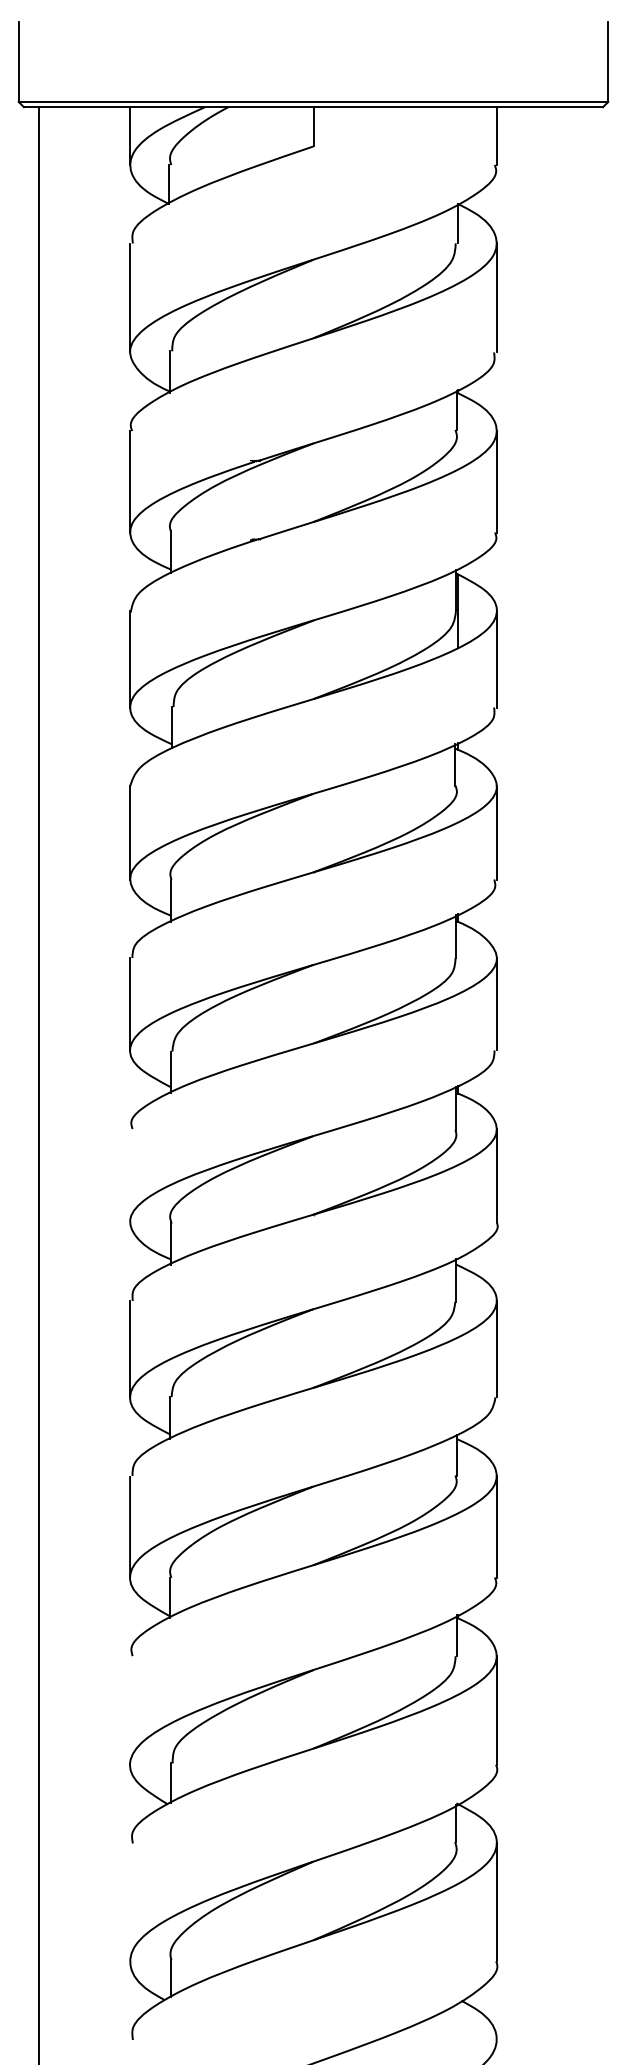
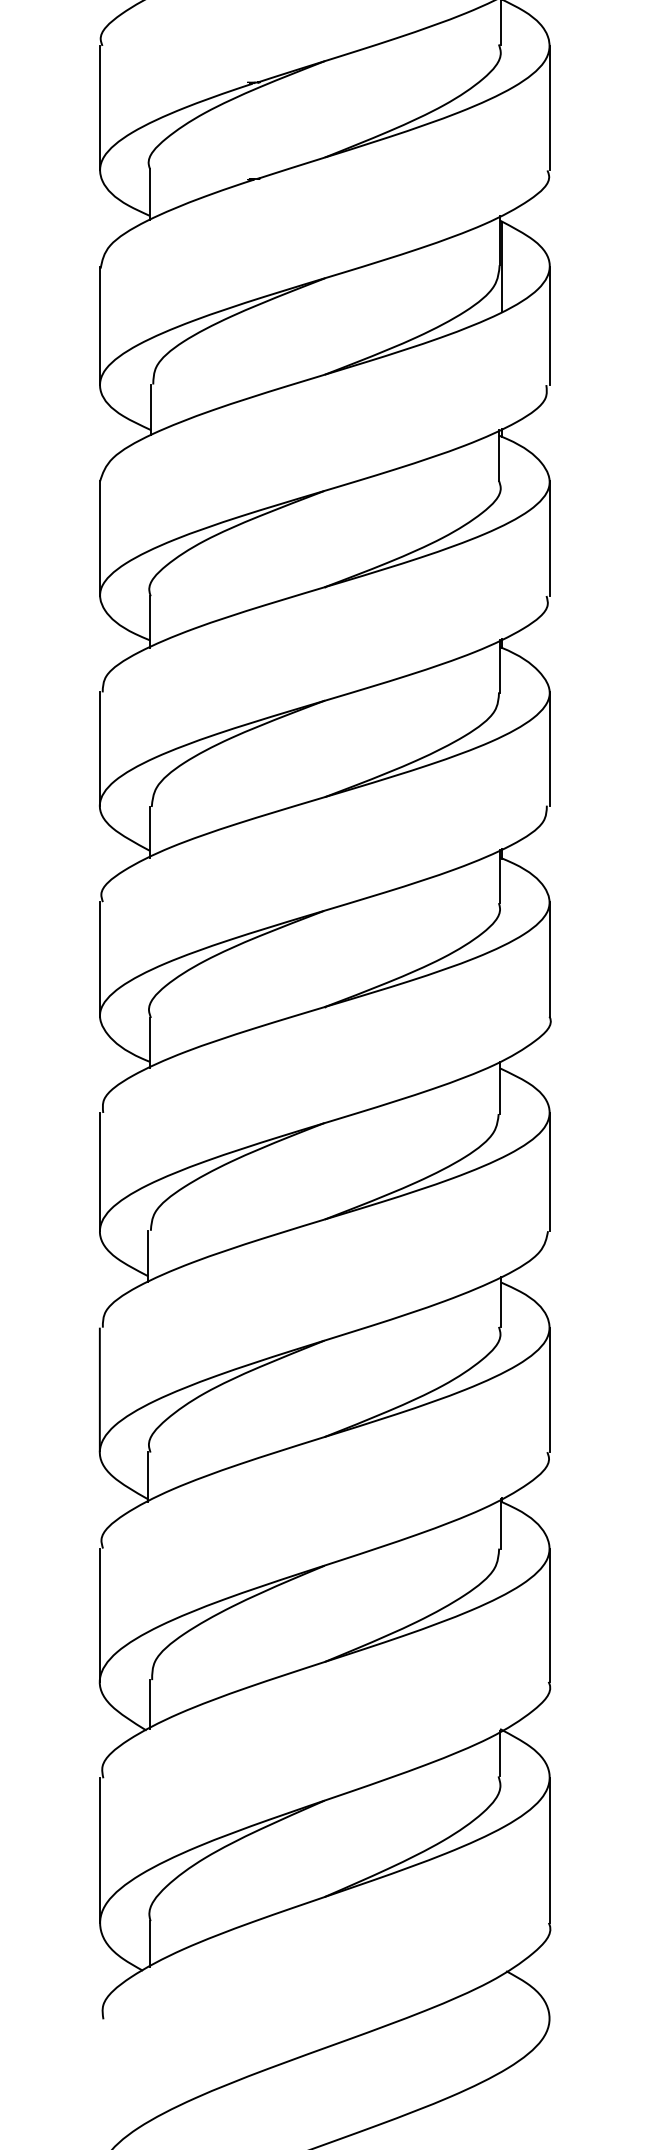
line: (130, 1175) -> (100, 959), added
line: (130, 1710) -> (100, 1615), added
line: (130, 1902) -> (100, 1850), added

